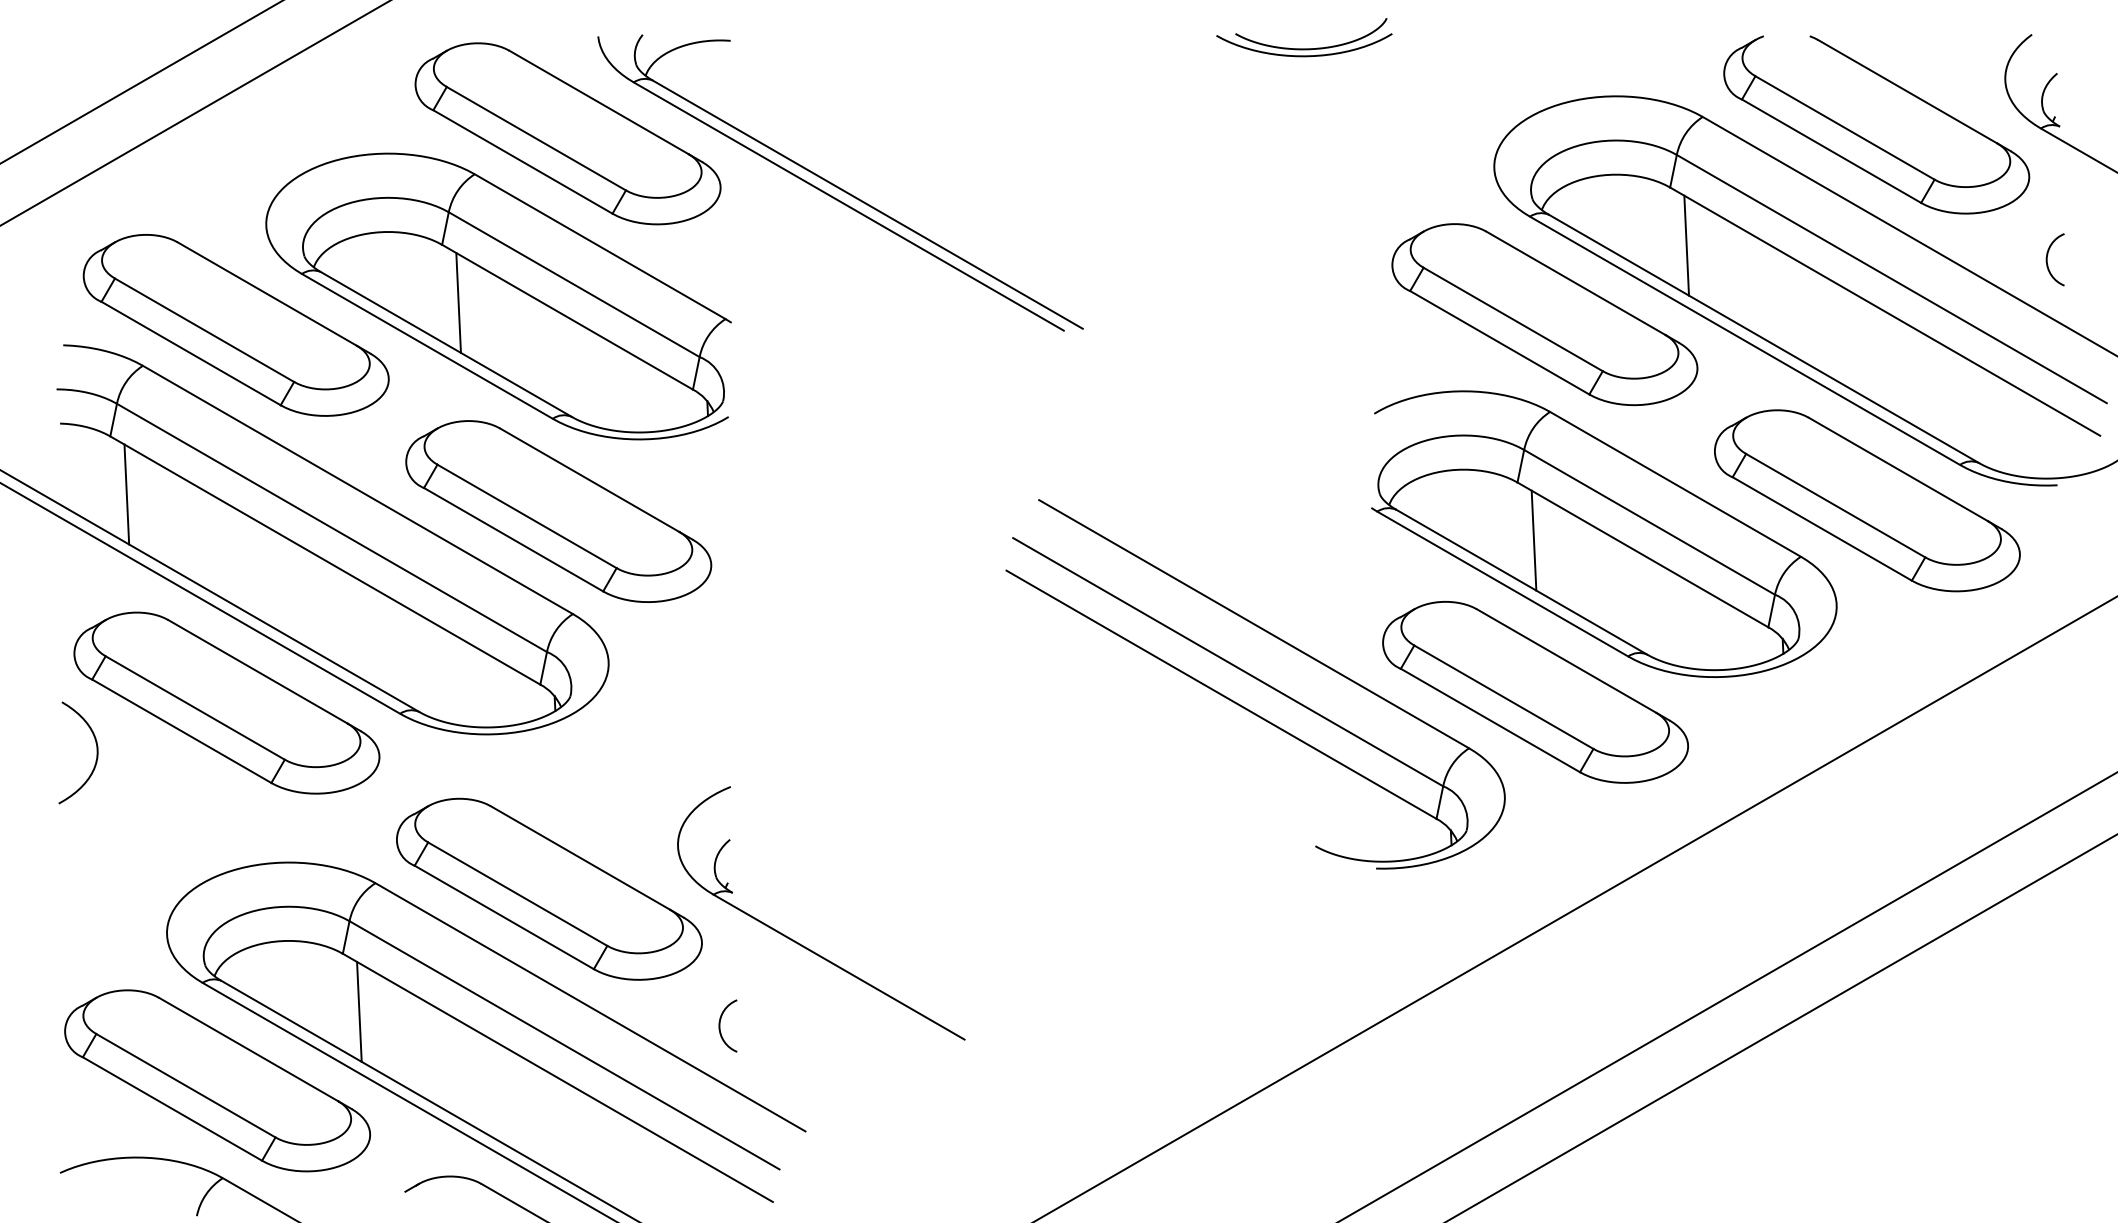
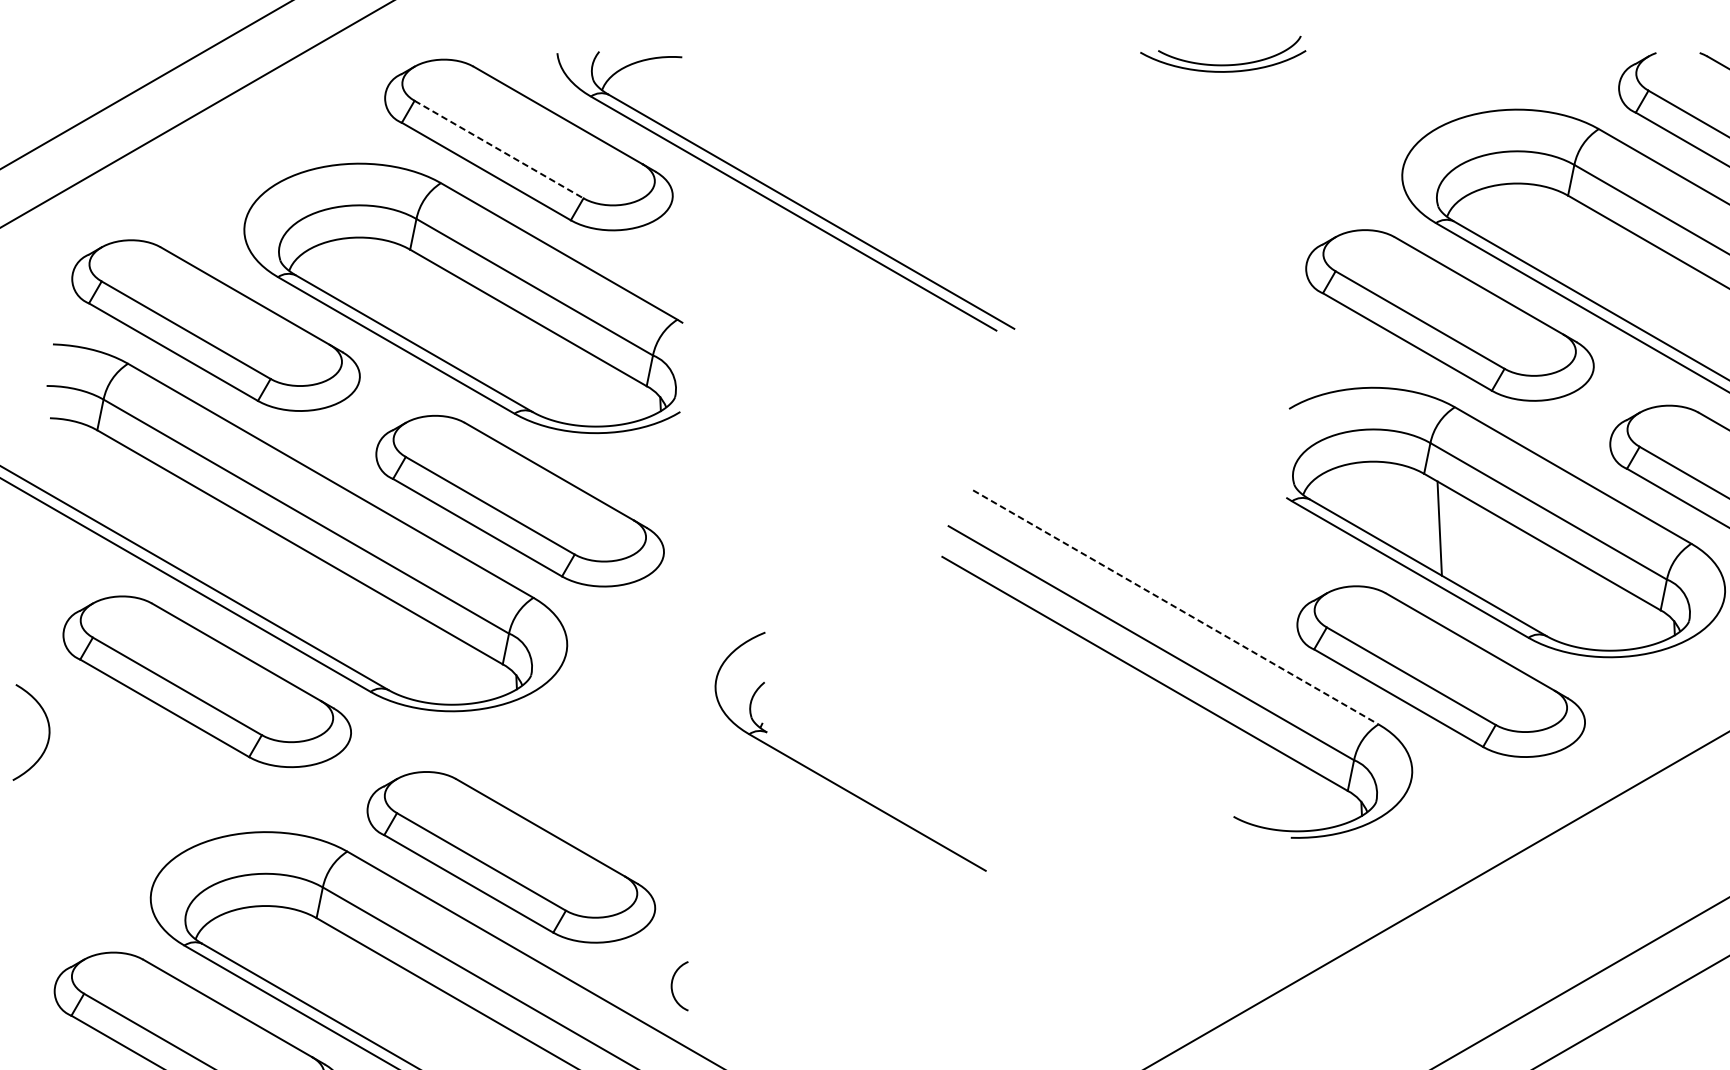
line: (536, 138) -> (499, 149), solid -> dashed
line: (1686, 245) -> (1583, 250), removed
line: (458, 302) -> (425, 304), removed
line: (126, 494) -> (112, 485), removed
line: (1254, 624) -> (1176, 607), solid -> dashed
curve: (96, 752) -> (48, 732), moved
part: (800, 943) -> (831, 780), moved
line: (359, 1011) -> (332, 972), removed

